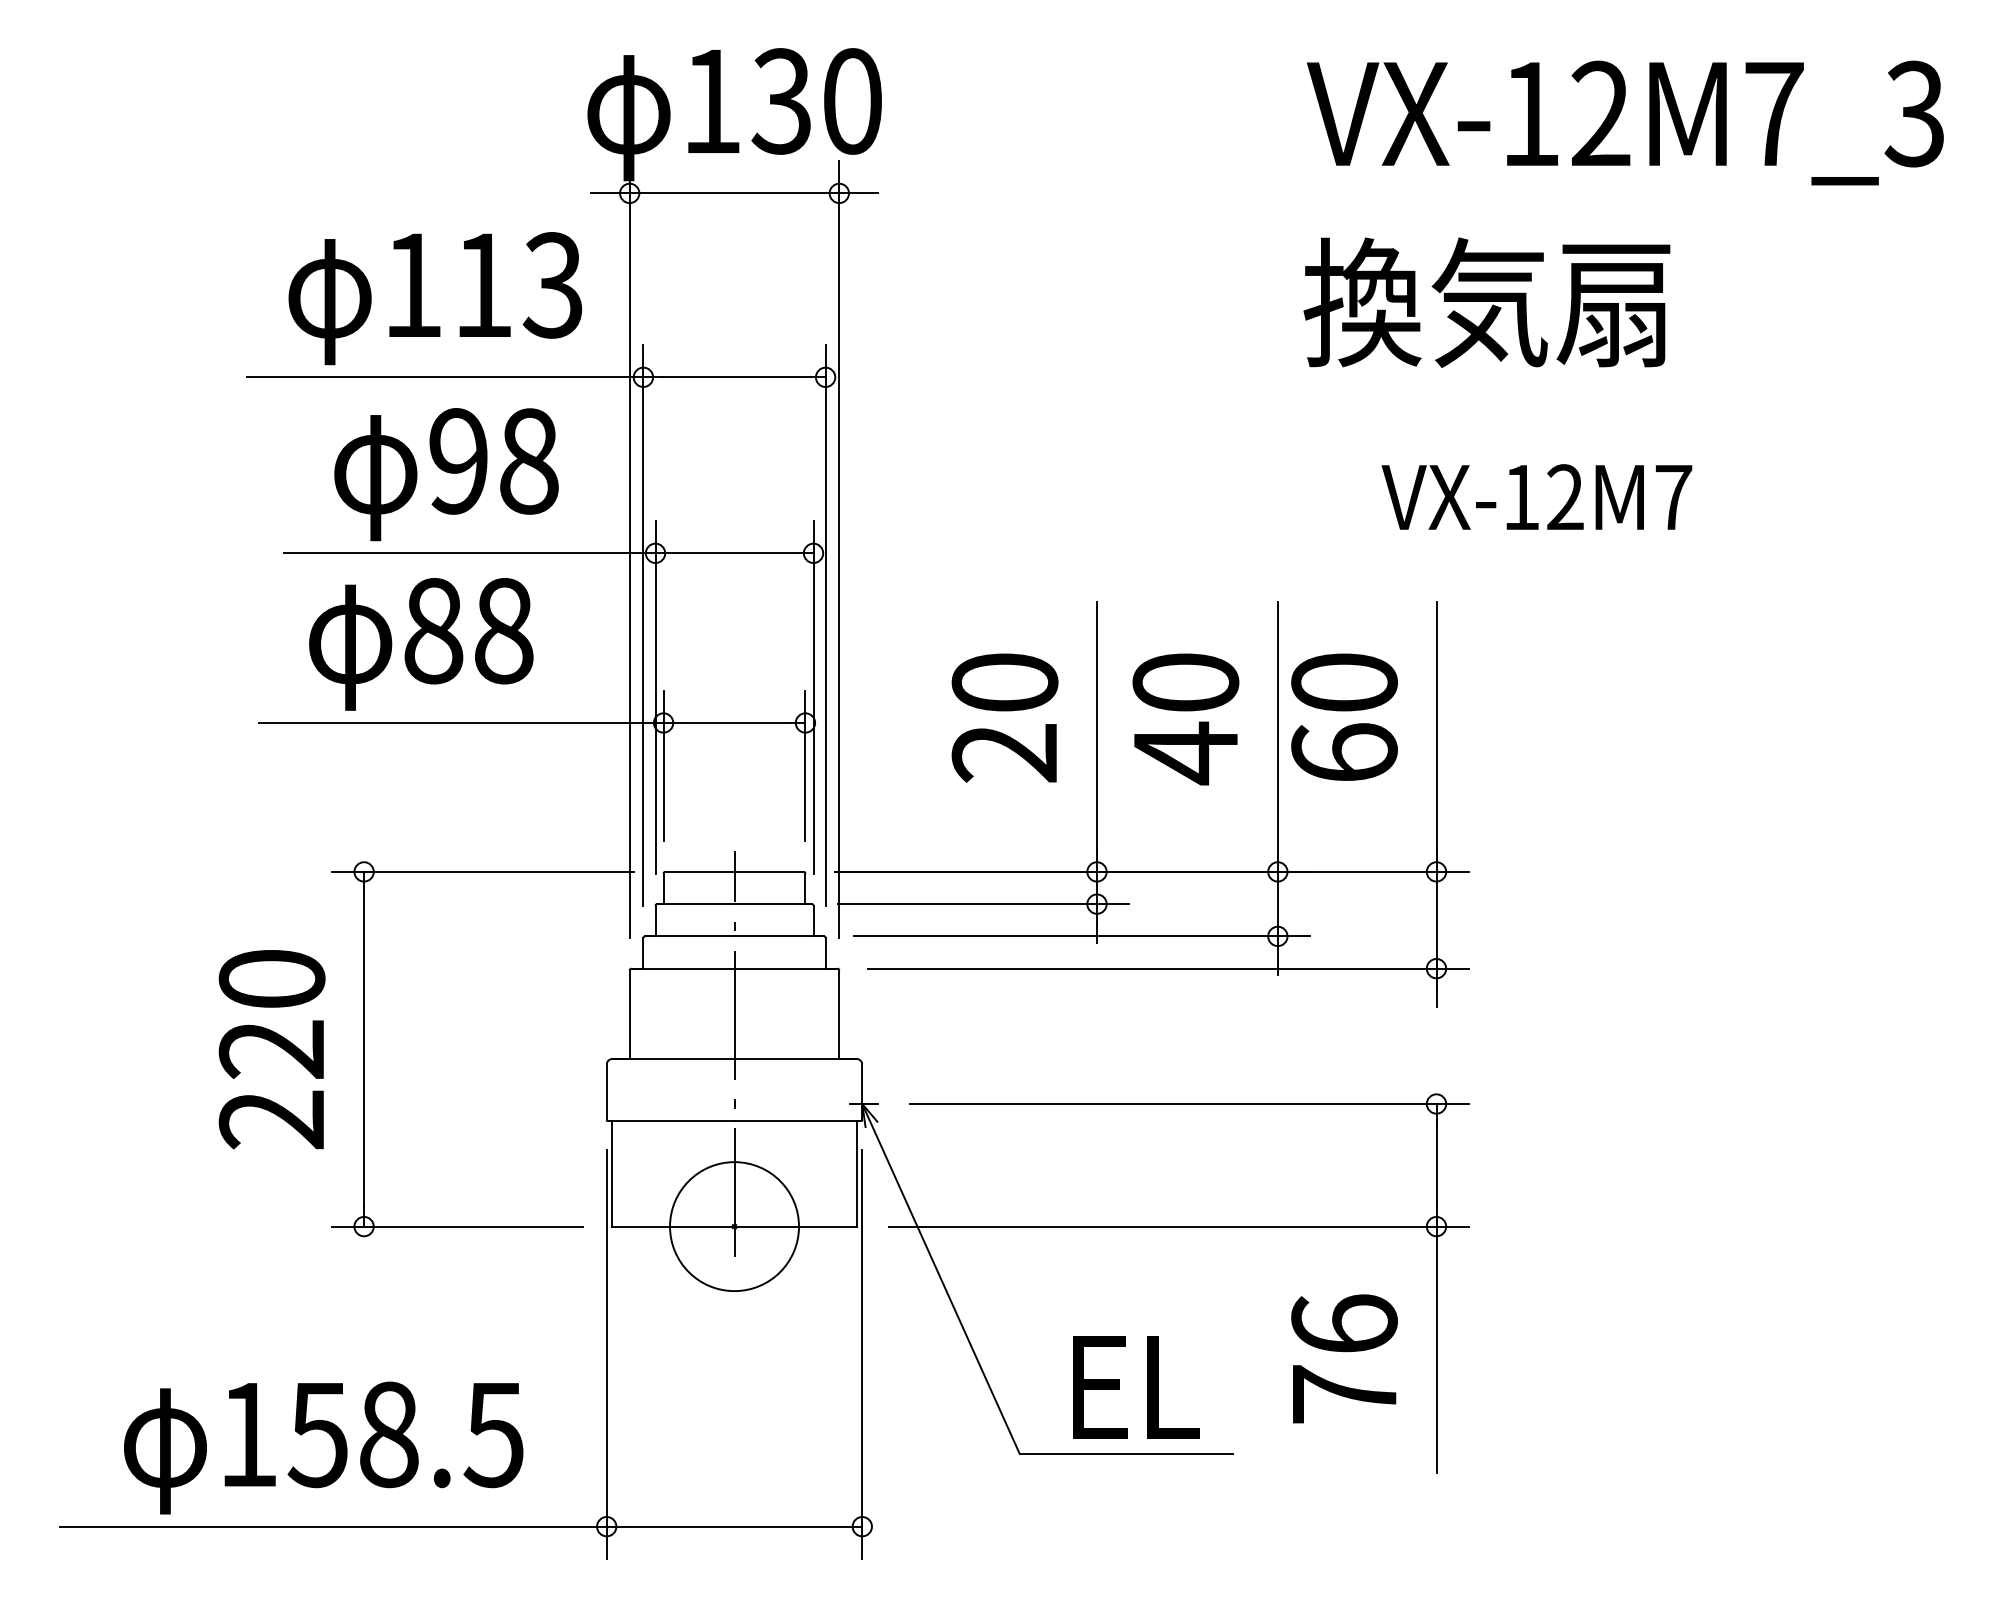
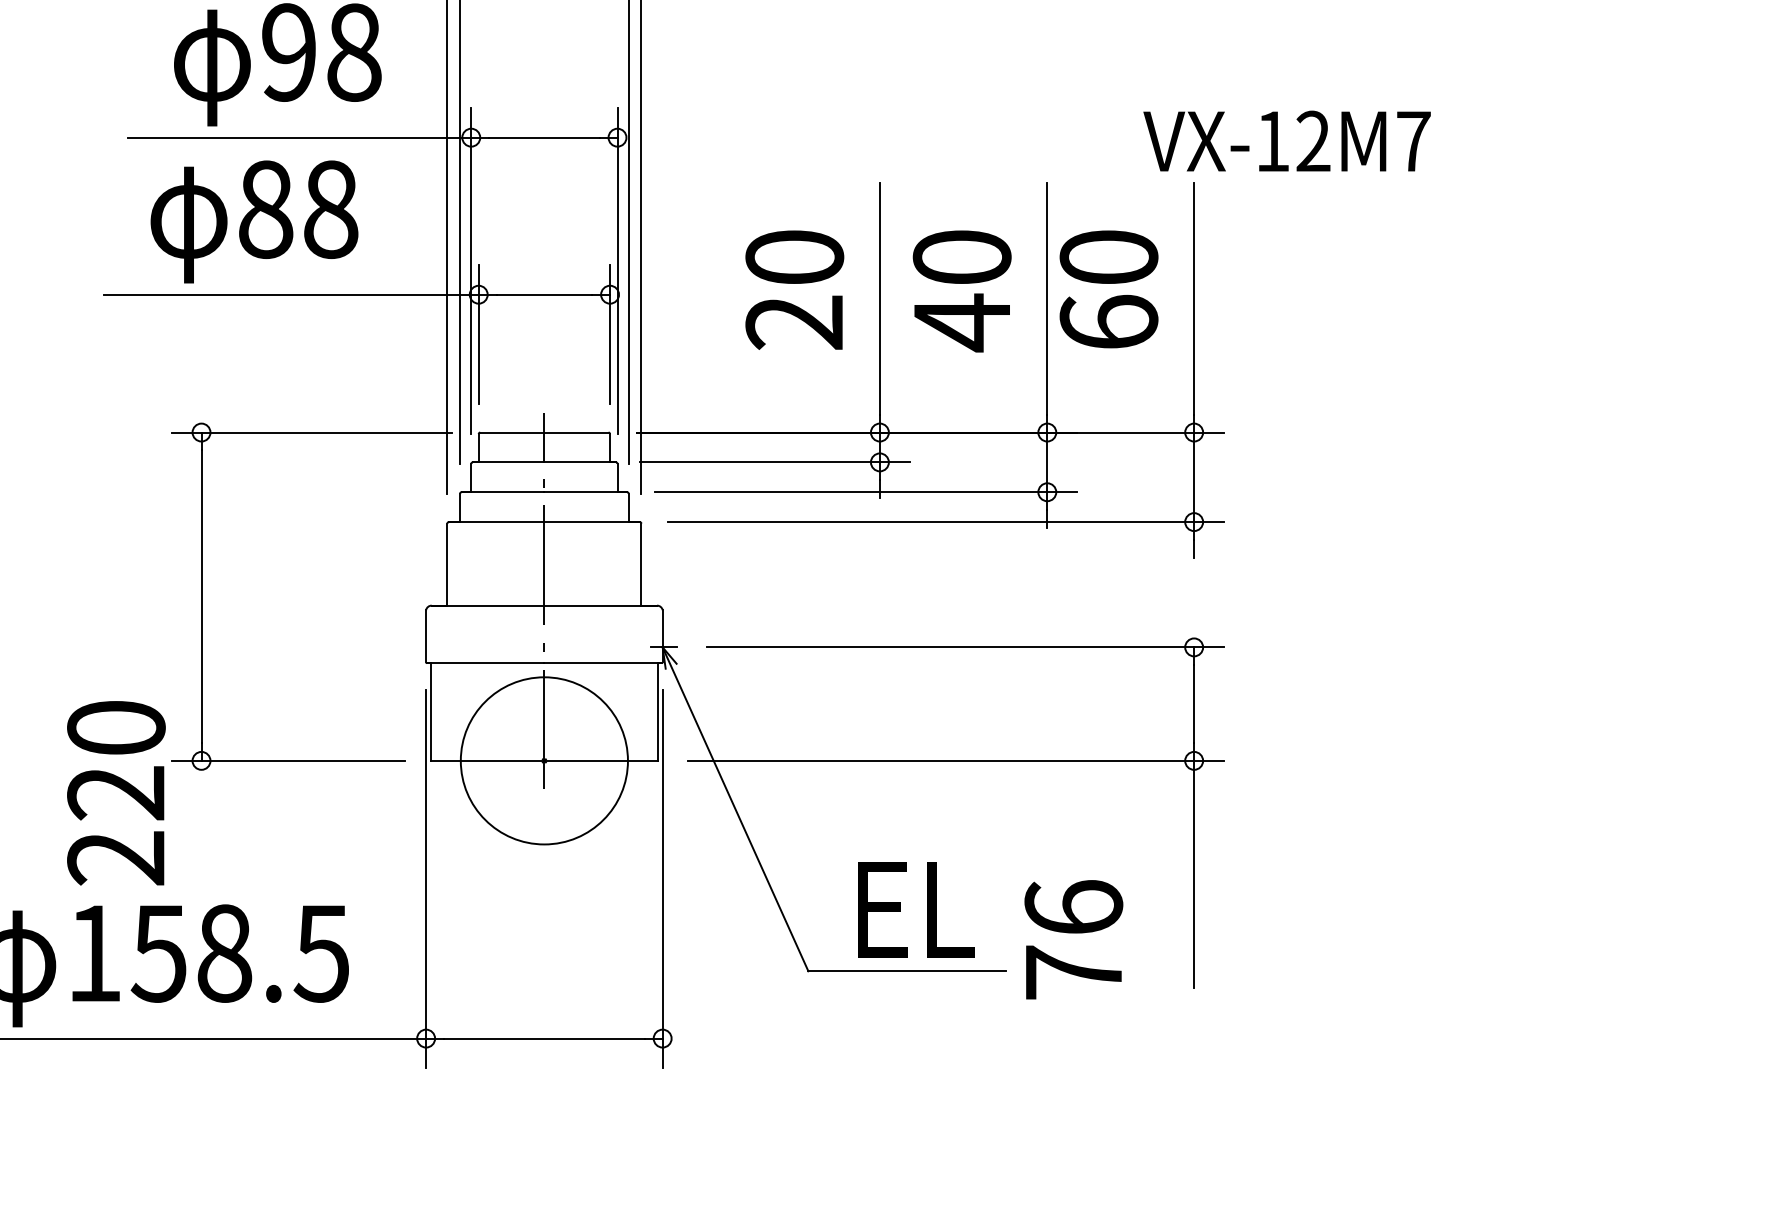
text: (1536, 496) -> (1286, 140), moved
text: (271, 1049) -> (115, 793), moved
circle: (734, 1226) -> (544, 760), size x1.4
text: (1344, 1358) -> (1073, 939), moved

